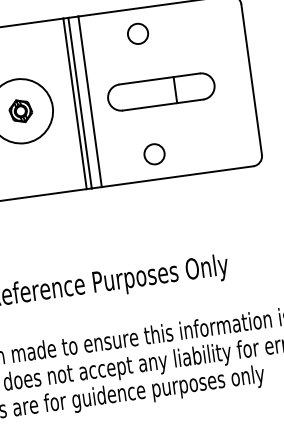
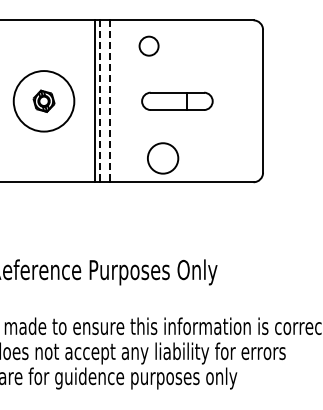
circle: (137, 33) -> (148, 45), moved
part: (161, 92) -> (177, 101), size x0.7
line: (89, 102) -> (109, 101), solid -> dashed
line: (80, 103) -> (100, 101), solid -> dashed
circle: (153, 153) -> (162, 157), size x1.6

